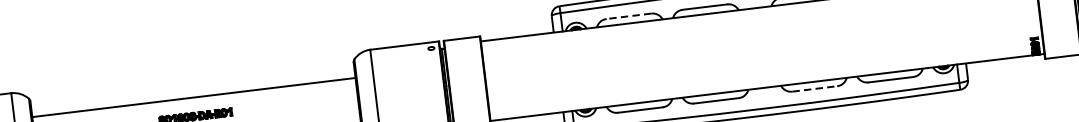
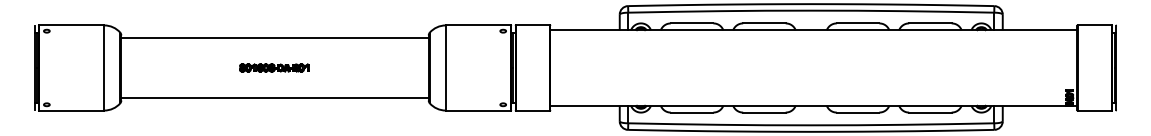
line: (628, 16) -> (691, 23), dashed -> solid
line: (815, 88) -> (858, 112), dashed -> solid
line: (193, 97) -> (274, 38), moved

